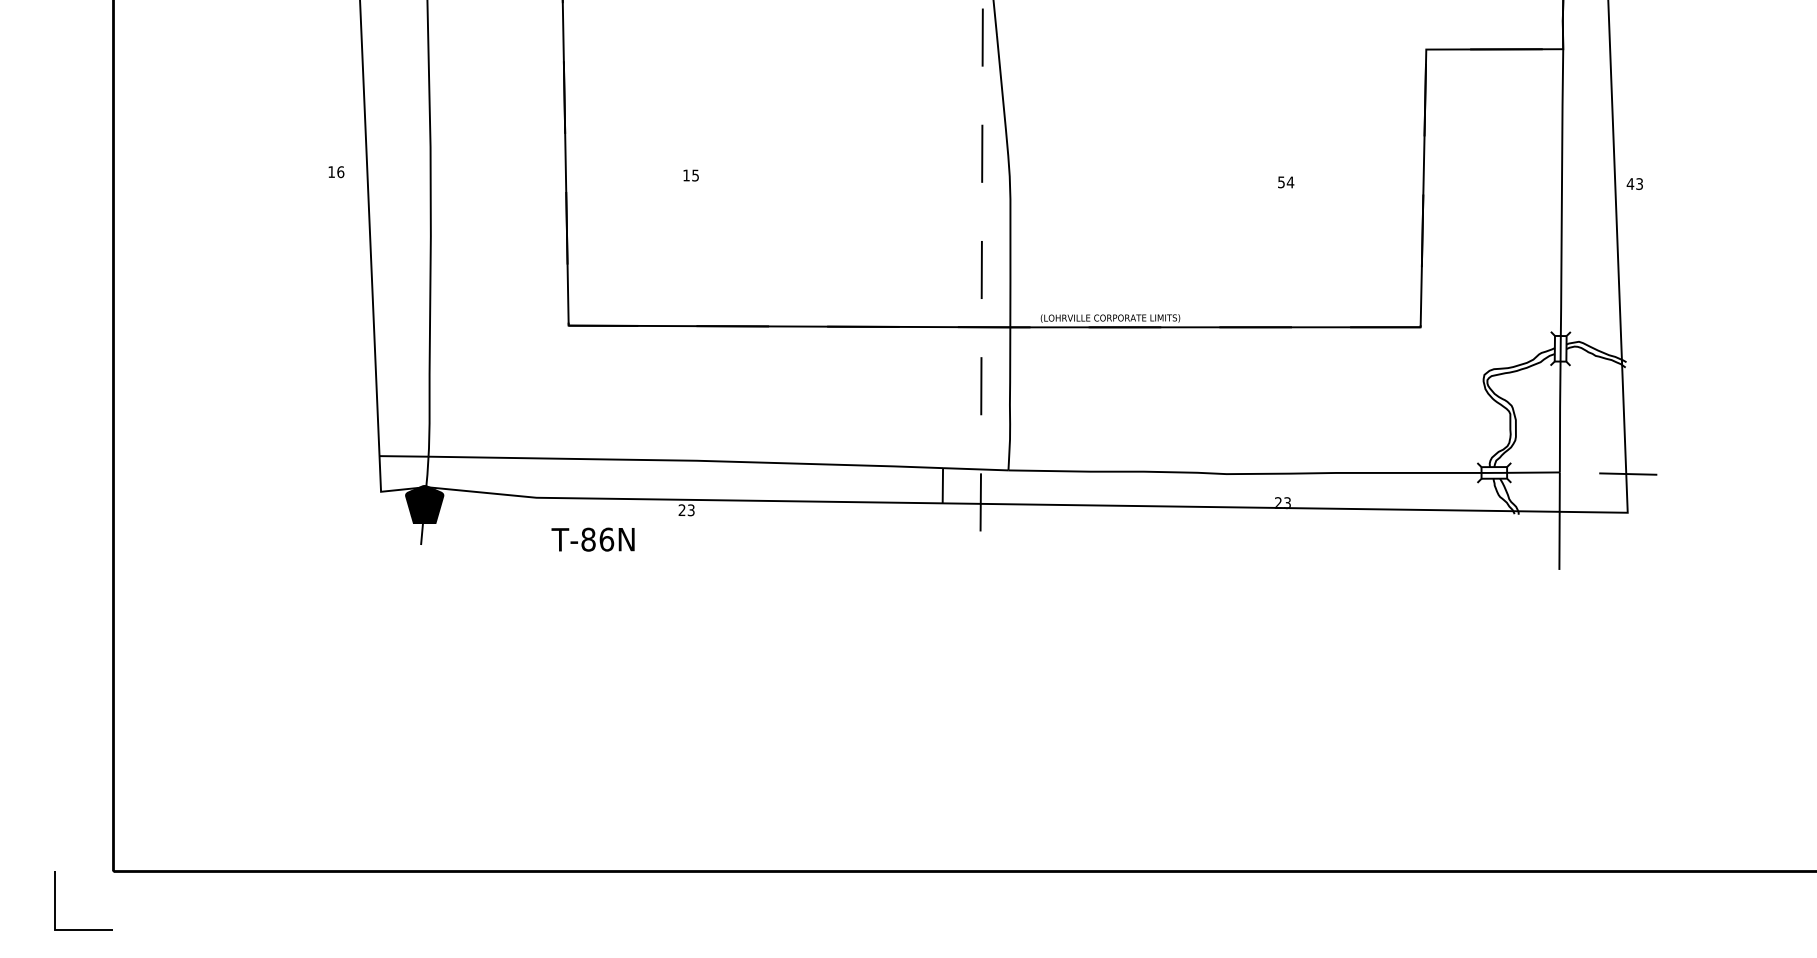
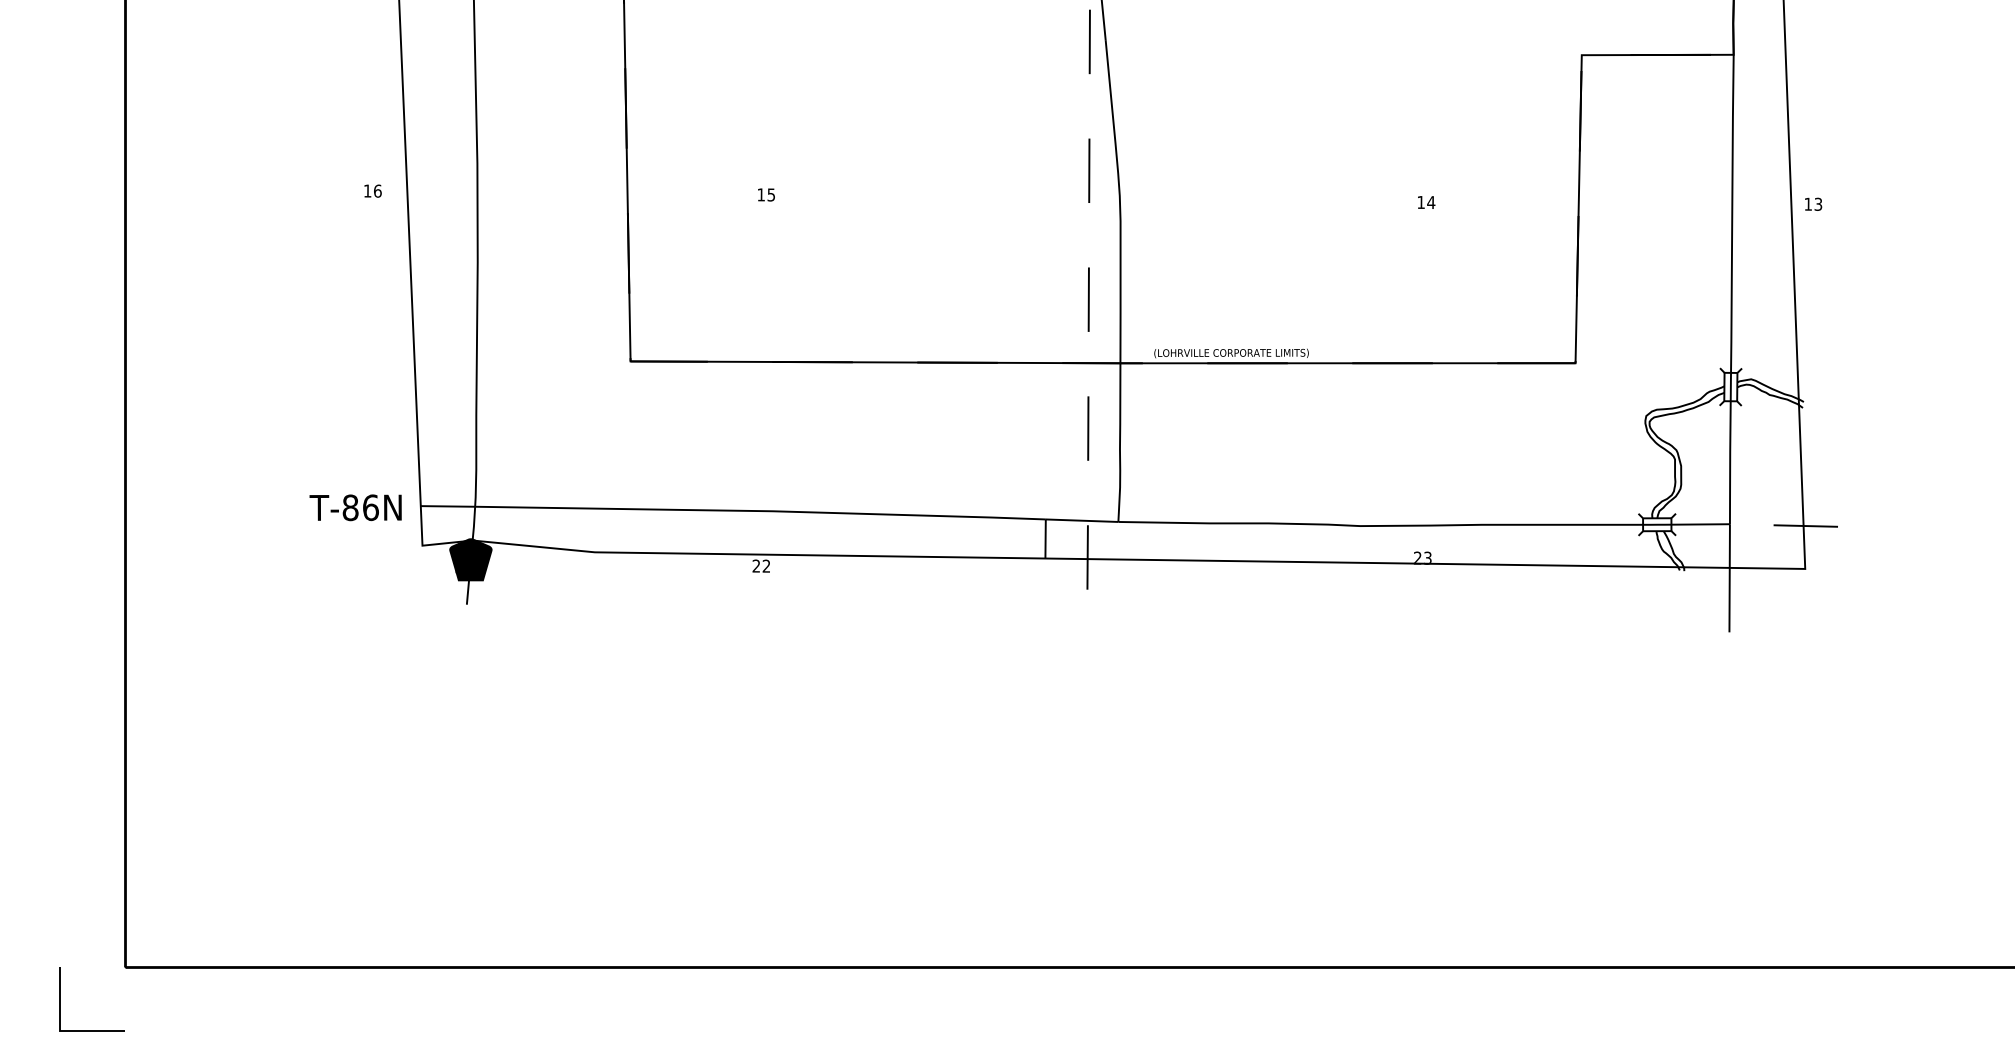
text: (1280, 182) -> (1420, 202), 54 -> 14
text: (1630, 183) -> (1808, 203), 43 -> 13
text: (691, 510) -> (766, 566), 23 -> 22
text: (592, 539) -> (355, 507), moved

